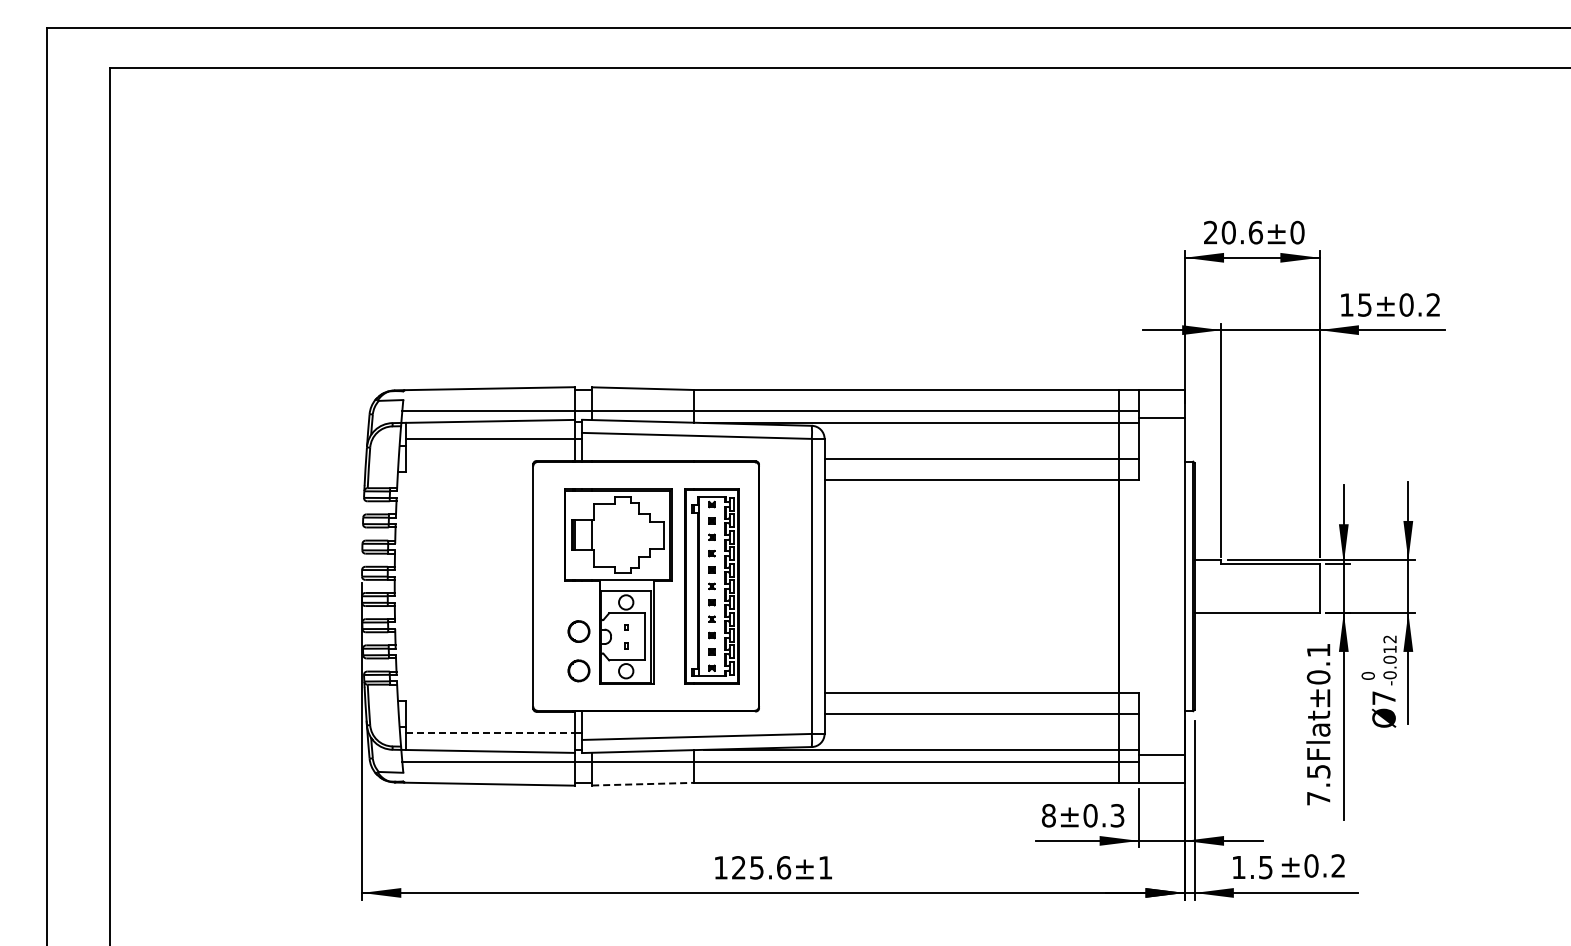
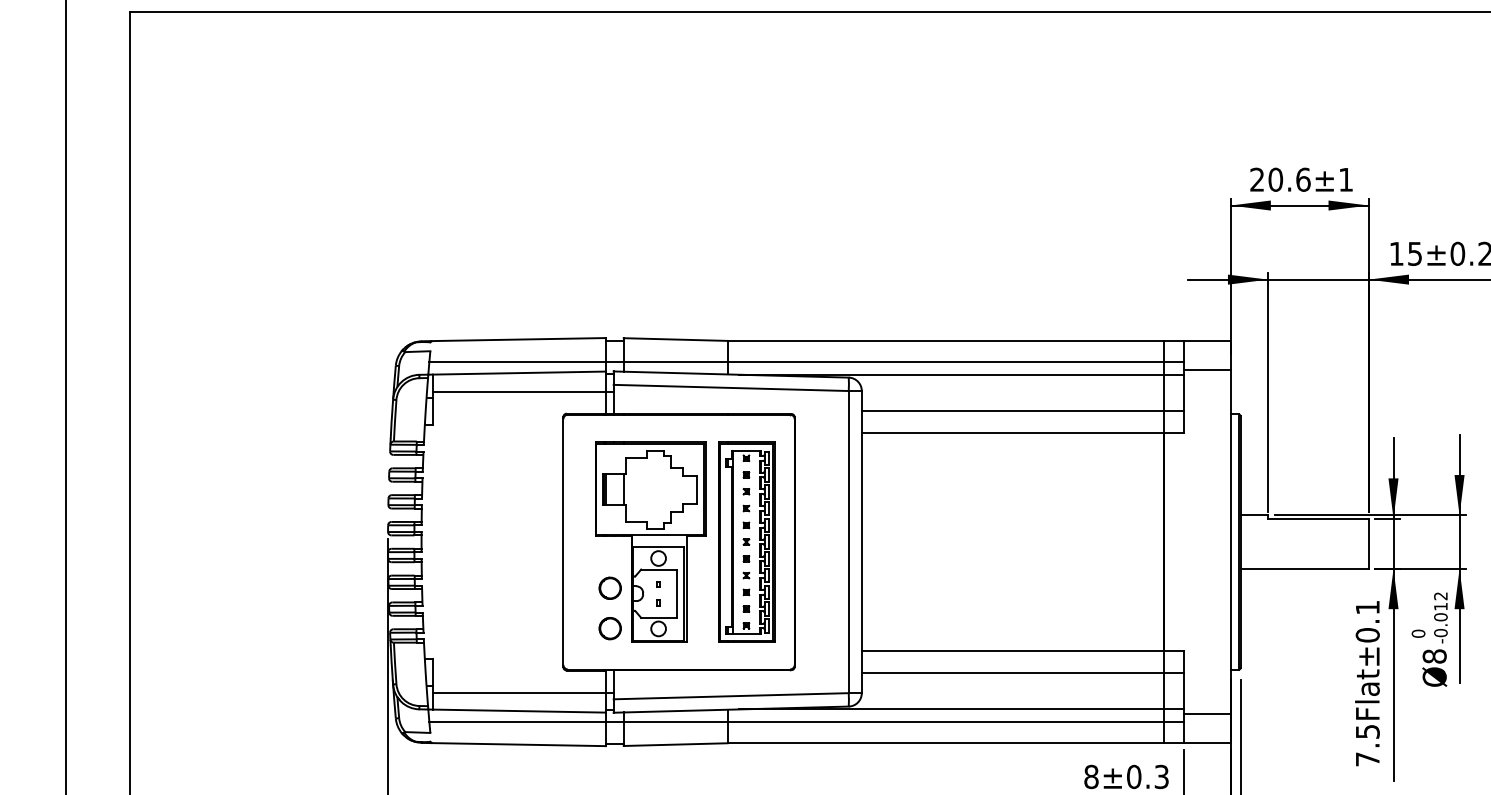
text: (1297, 232) -> (1346, 179), 20.6±0 -> 20.6±1
text: (1383, 698) -> (1434, 656), Ø7 -> Ø8
line: (490, 733) -> (519, 692), dashed -> solid
line: (642, 784) -> (675, 744), dashed -> solid

